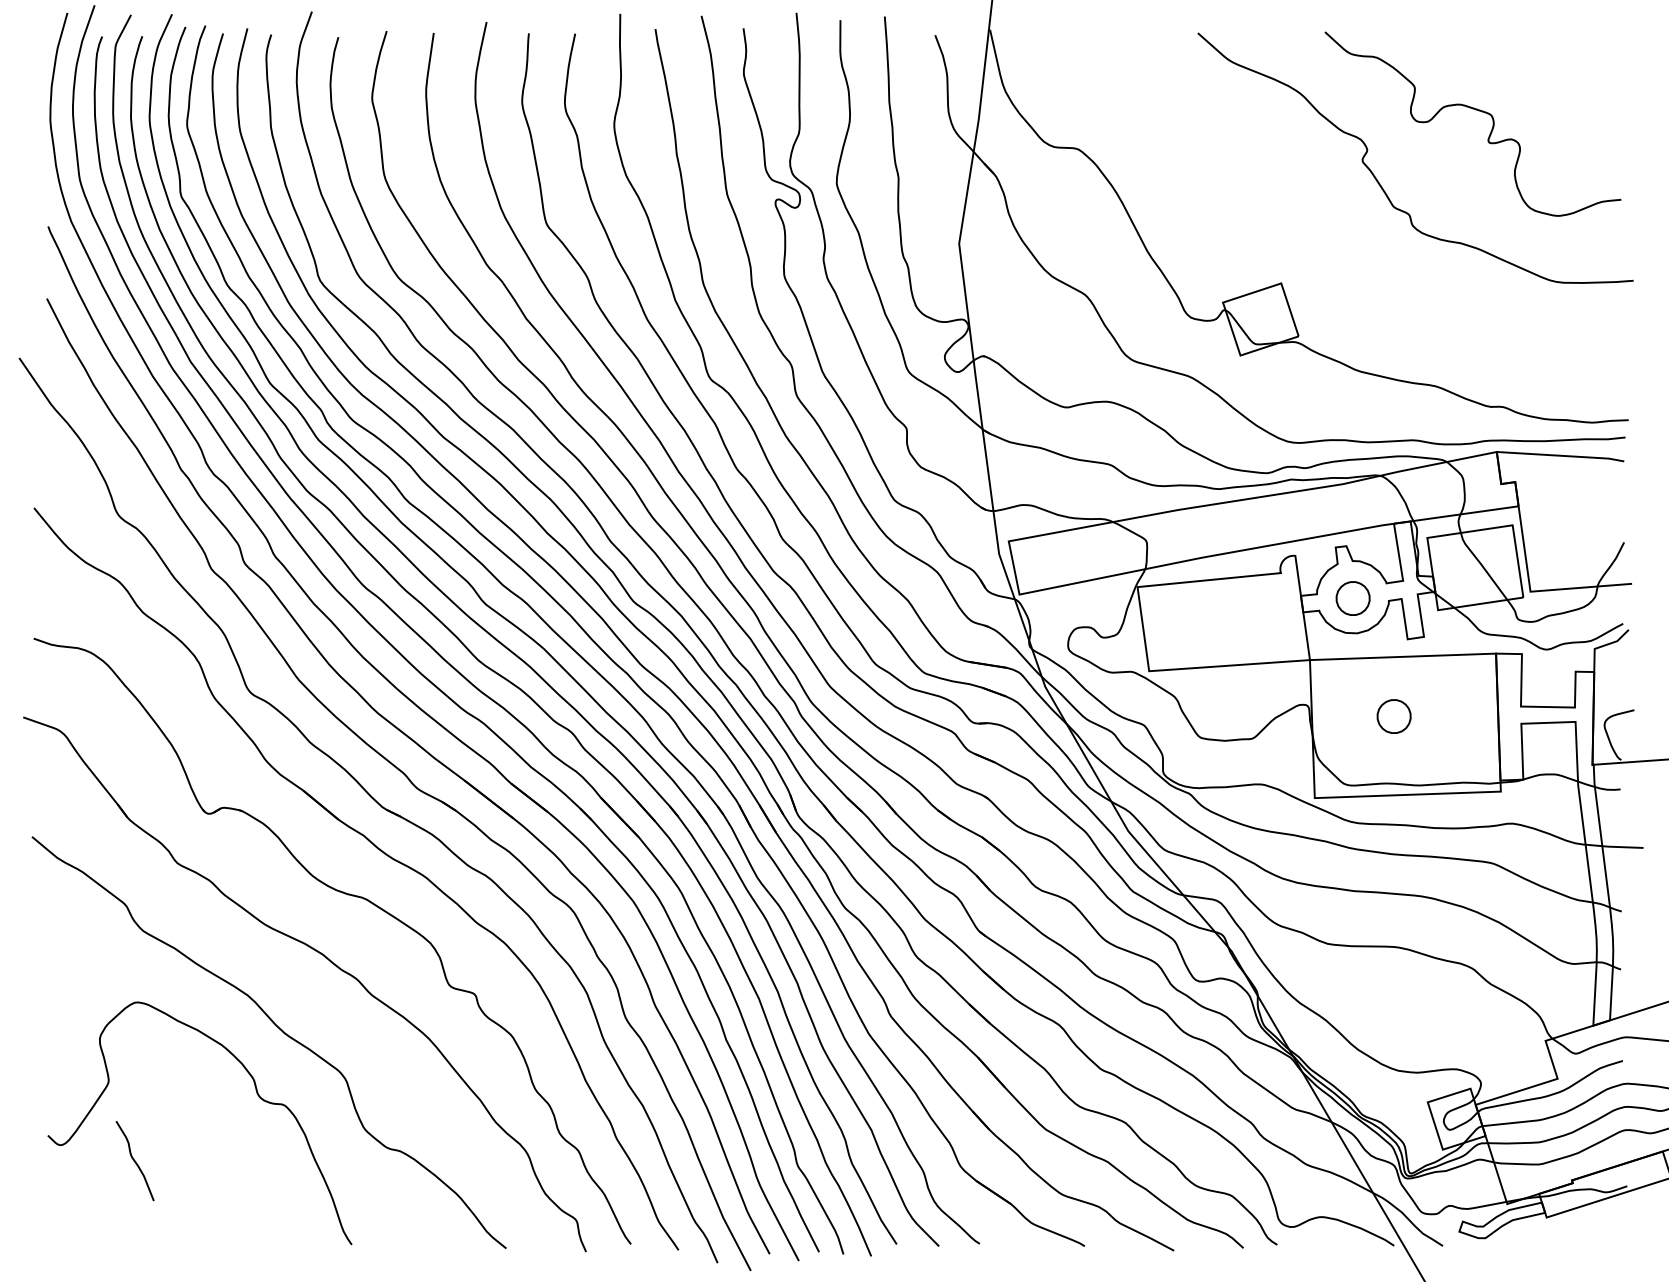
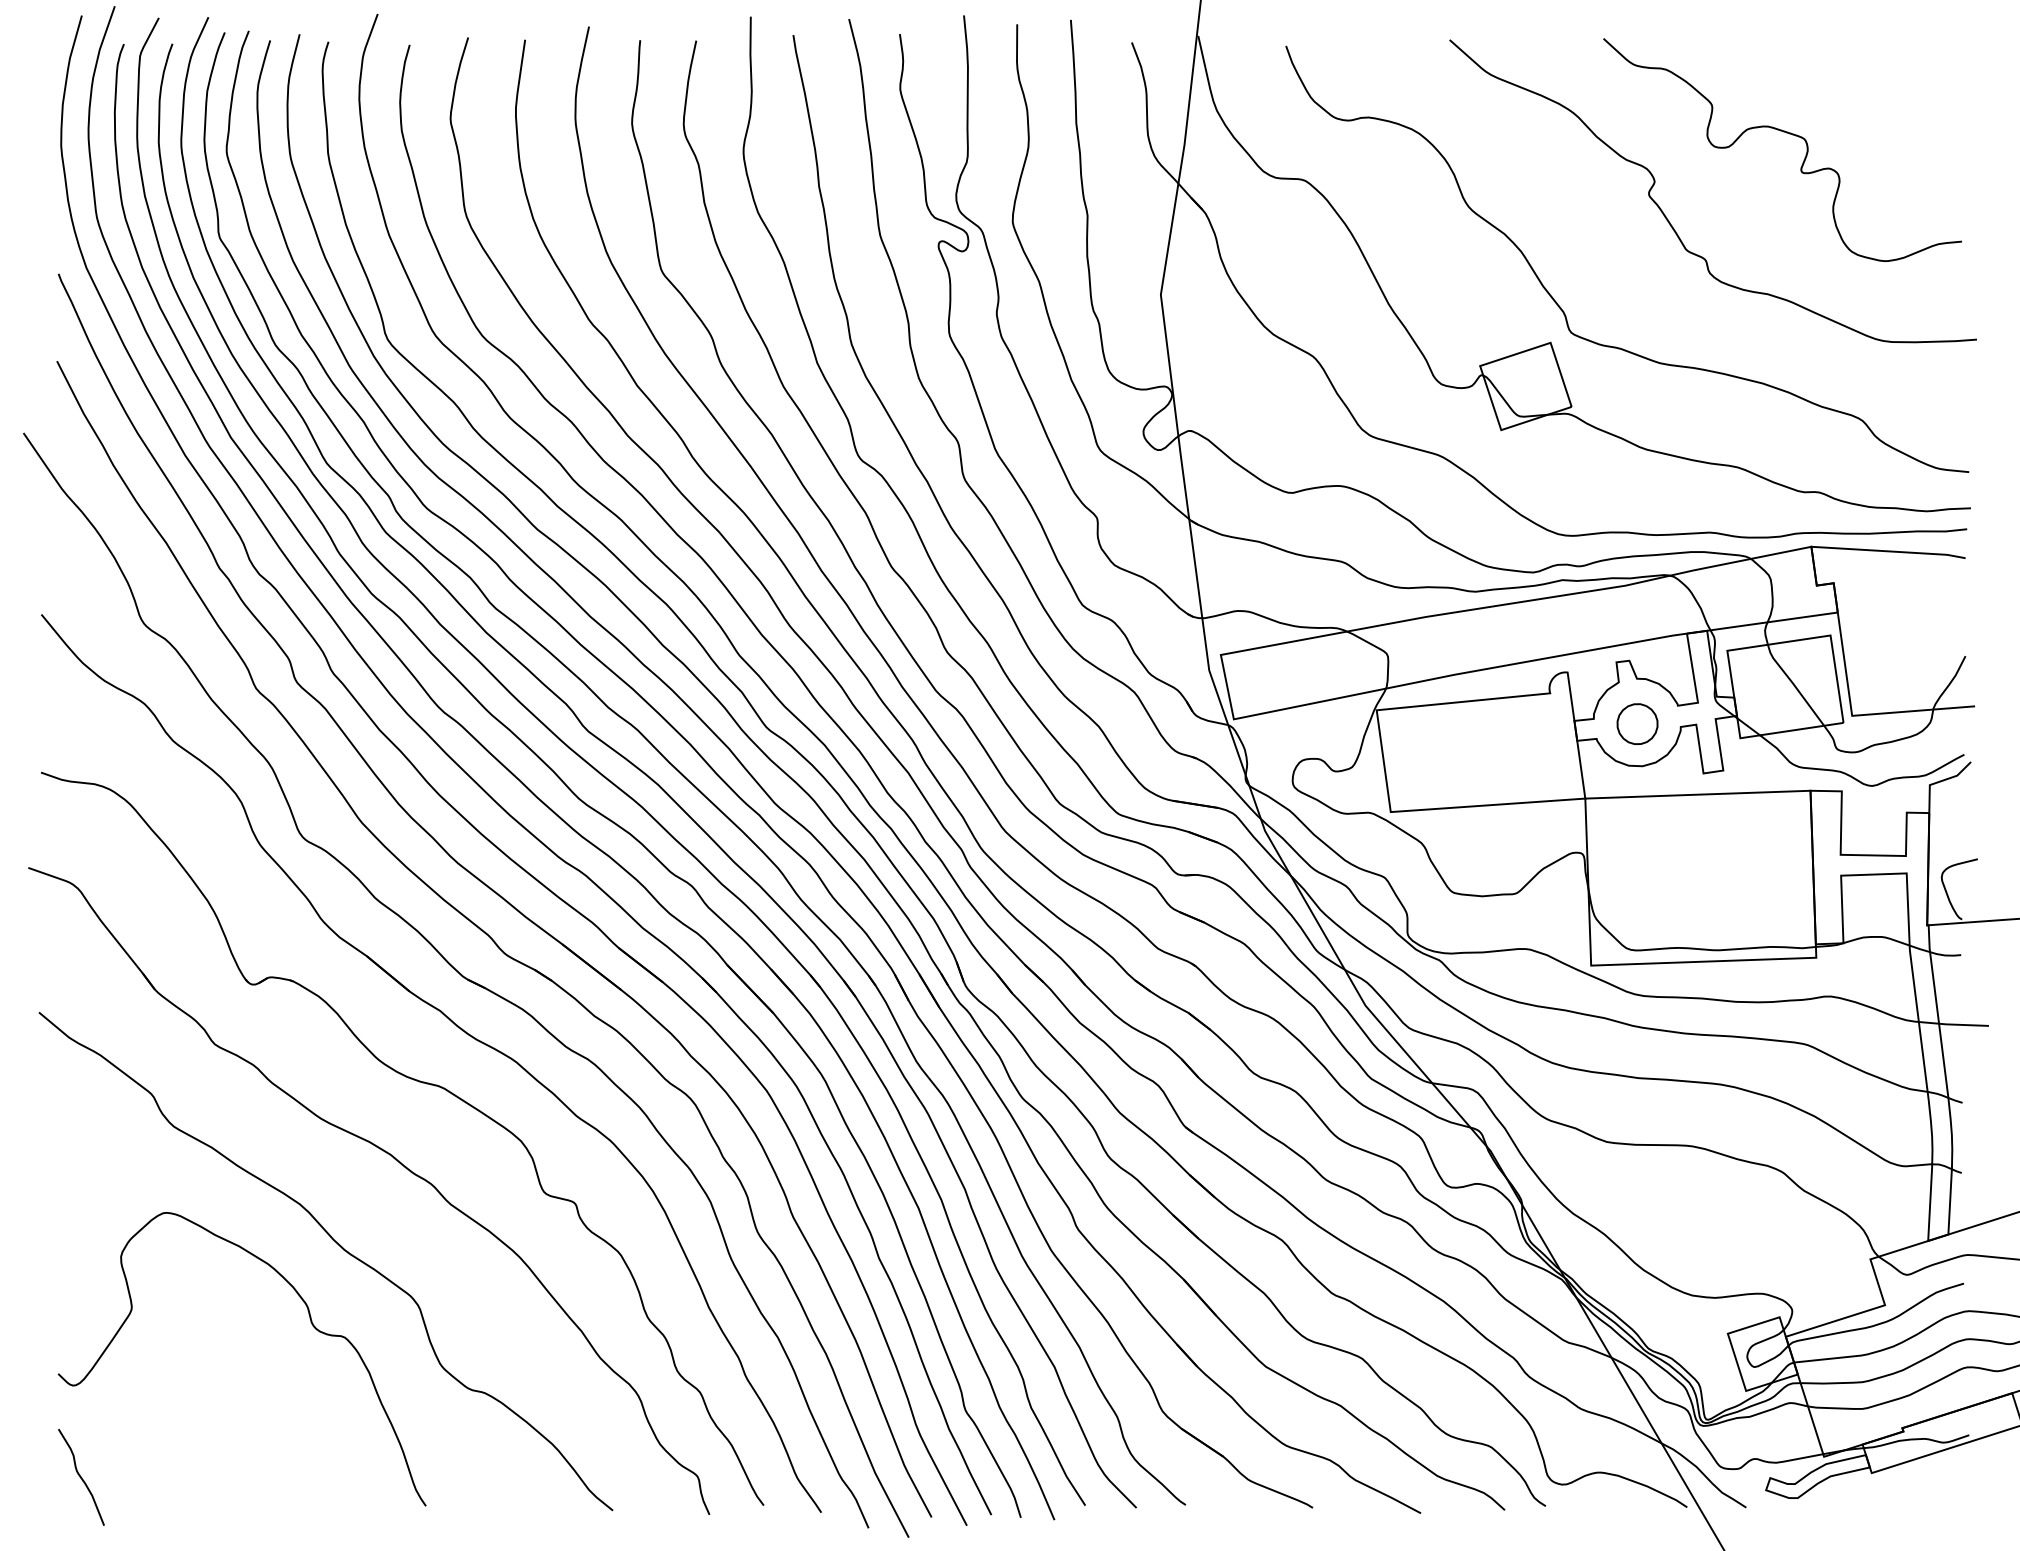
curve: (1291, 255) -> (1562, 309), added
part: (1393, 716) -> (1686, 866), removed
curve: (134, 1161) -> (80, 1477), moved

